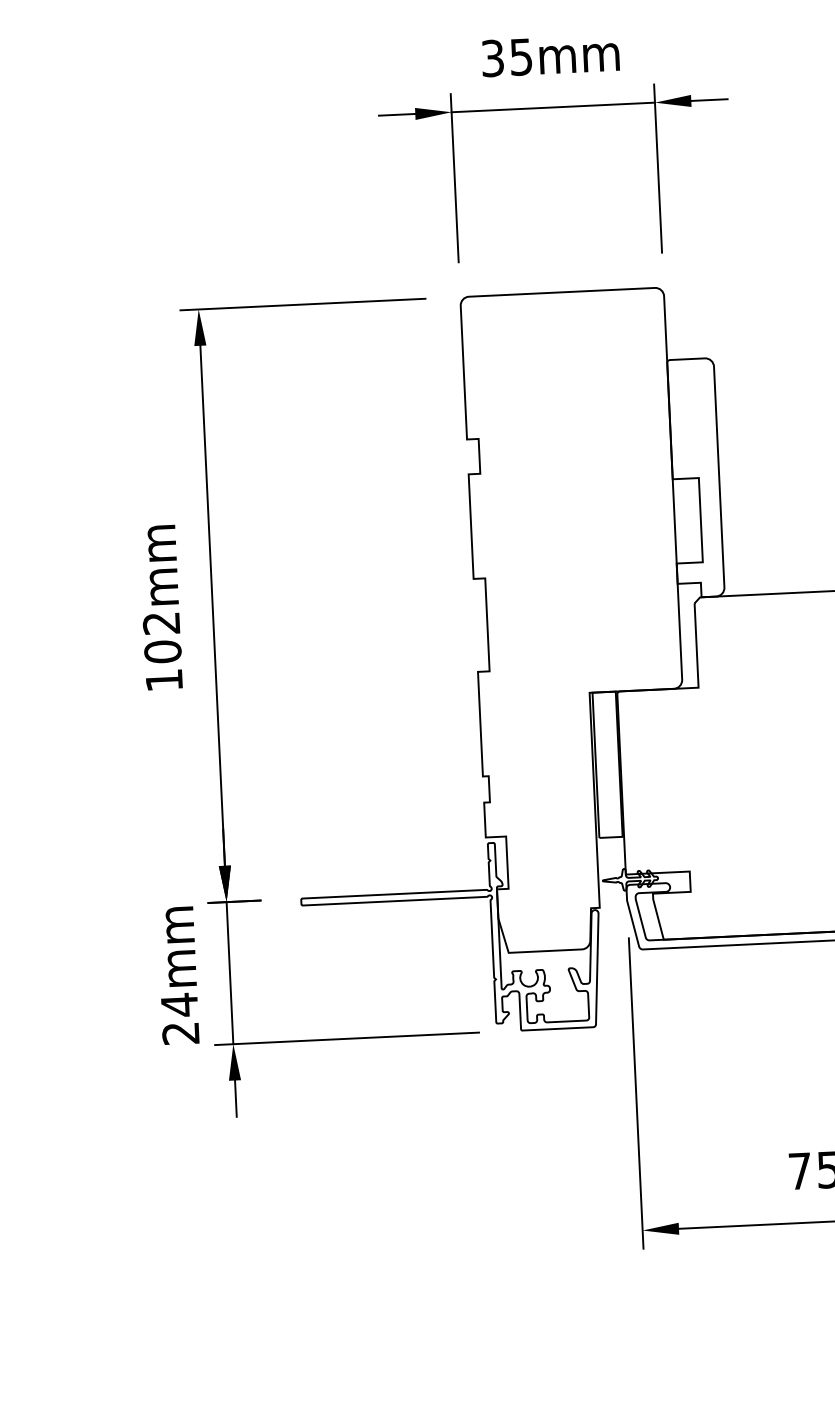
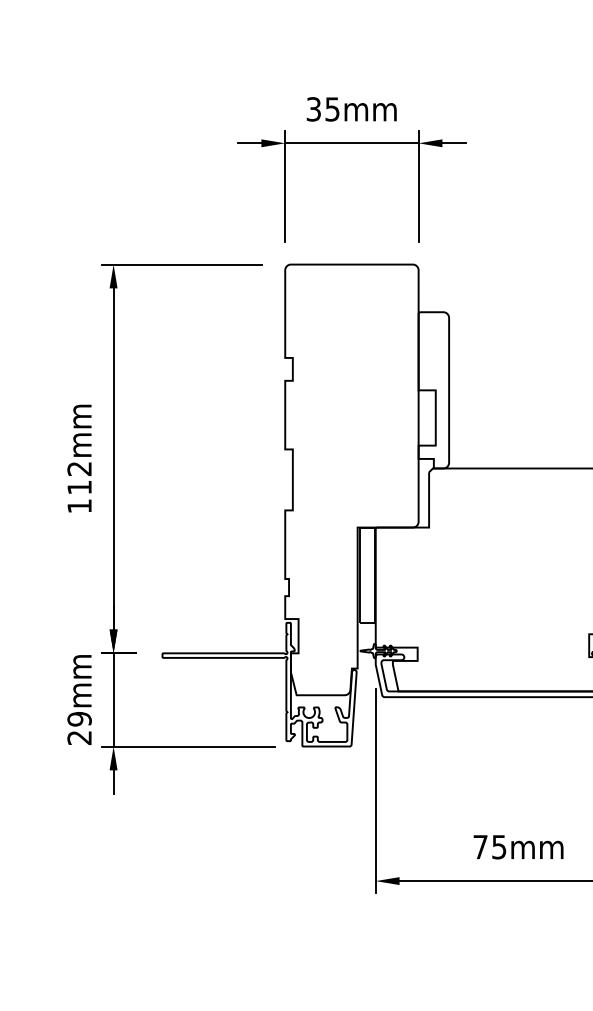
text: (162, 651) -> (79, 487), 102mm -> 112mm
text: (179, 1005) -> (79, 719), 24mm -> 29mm

